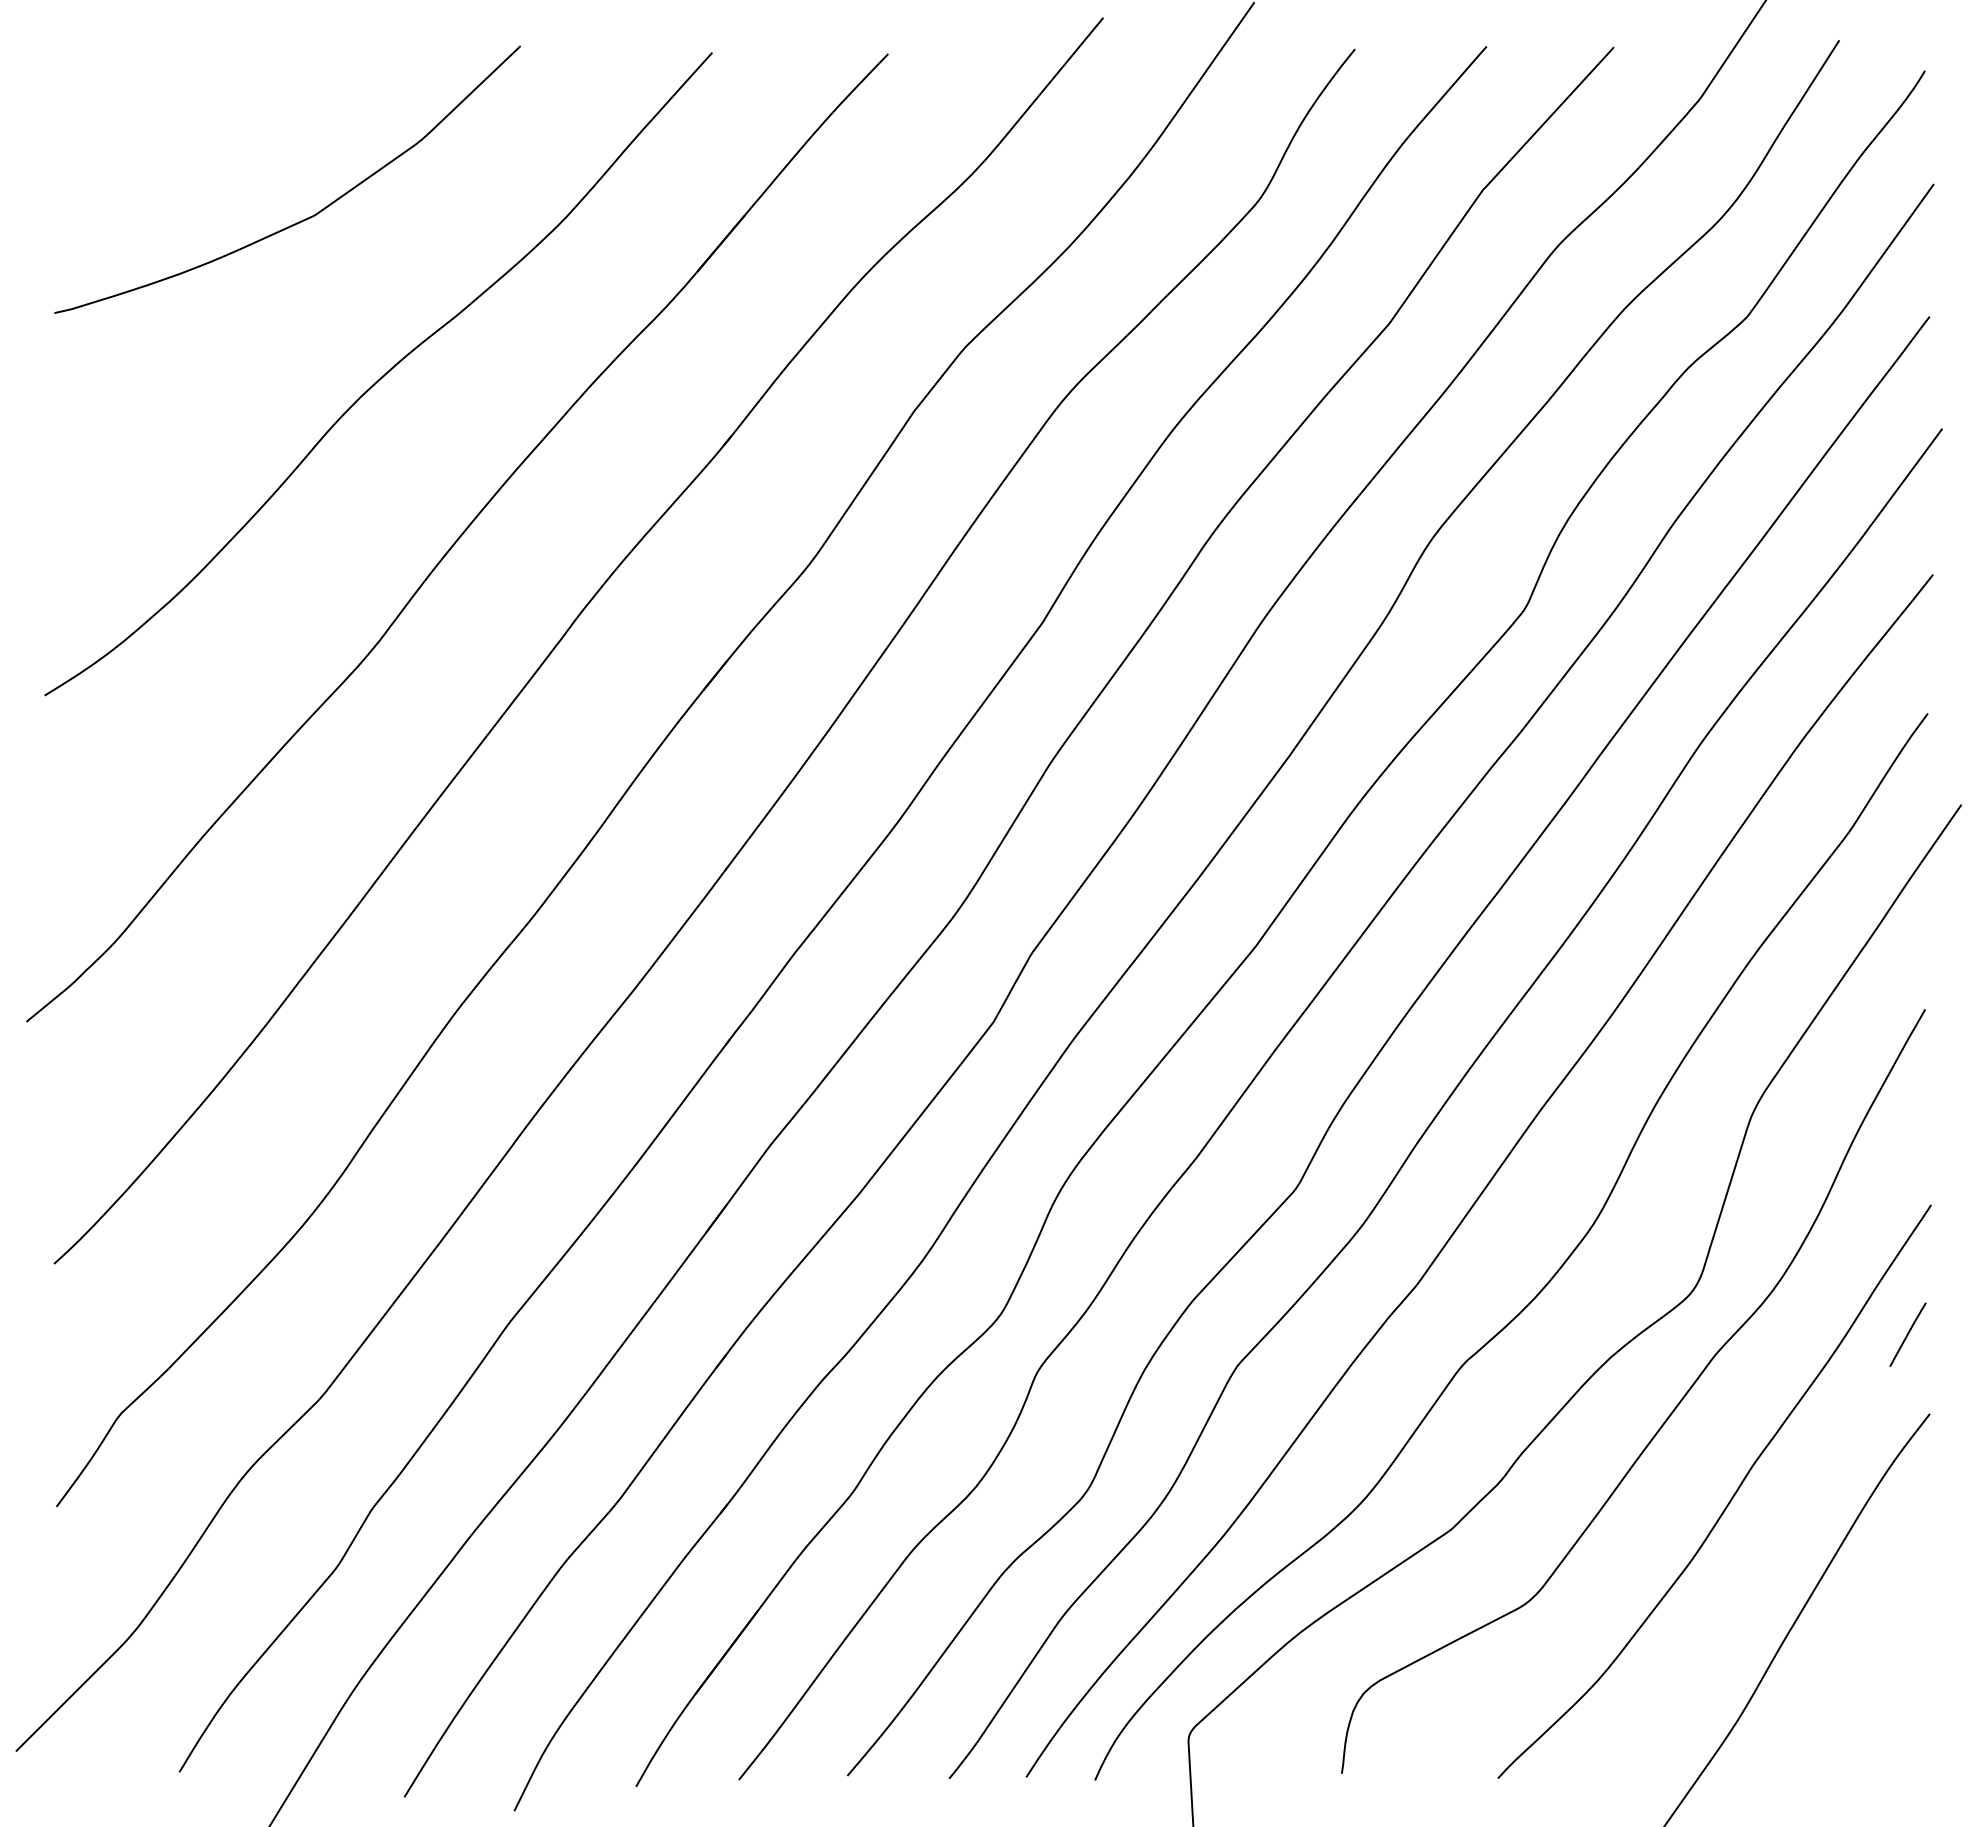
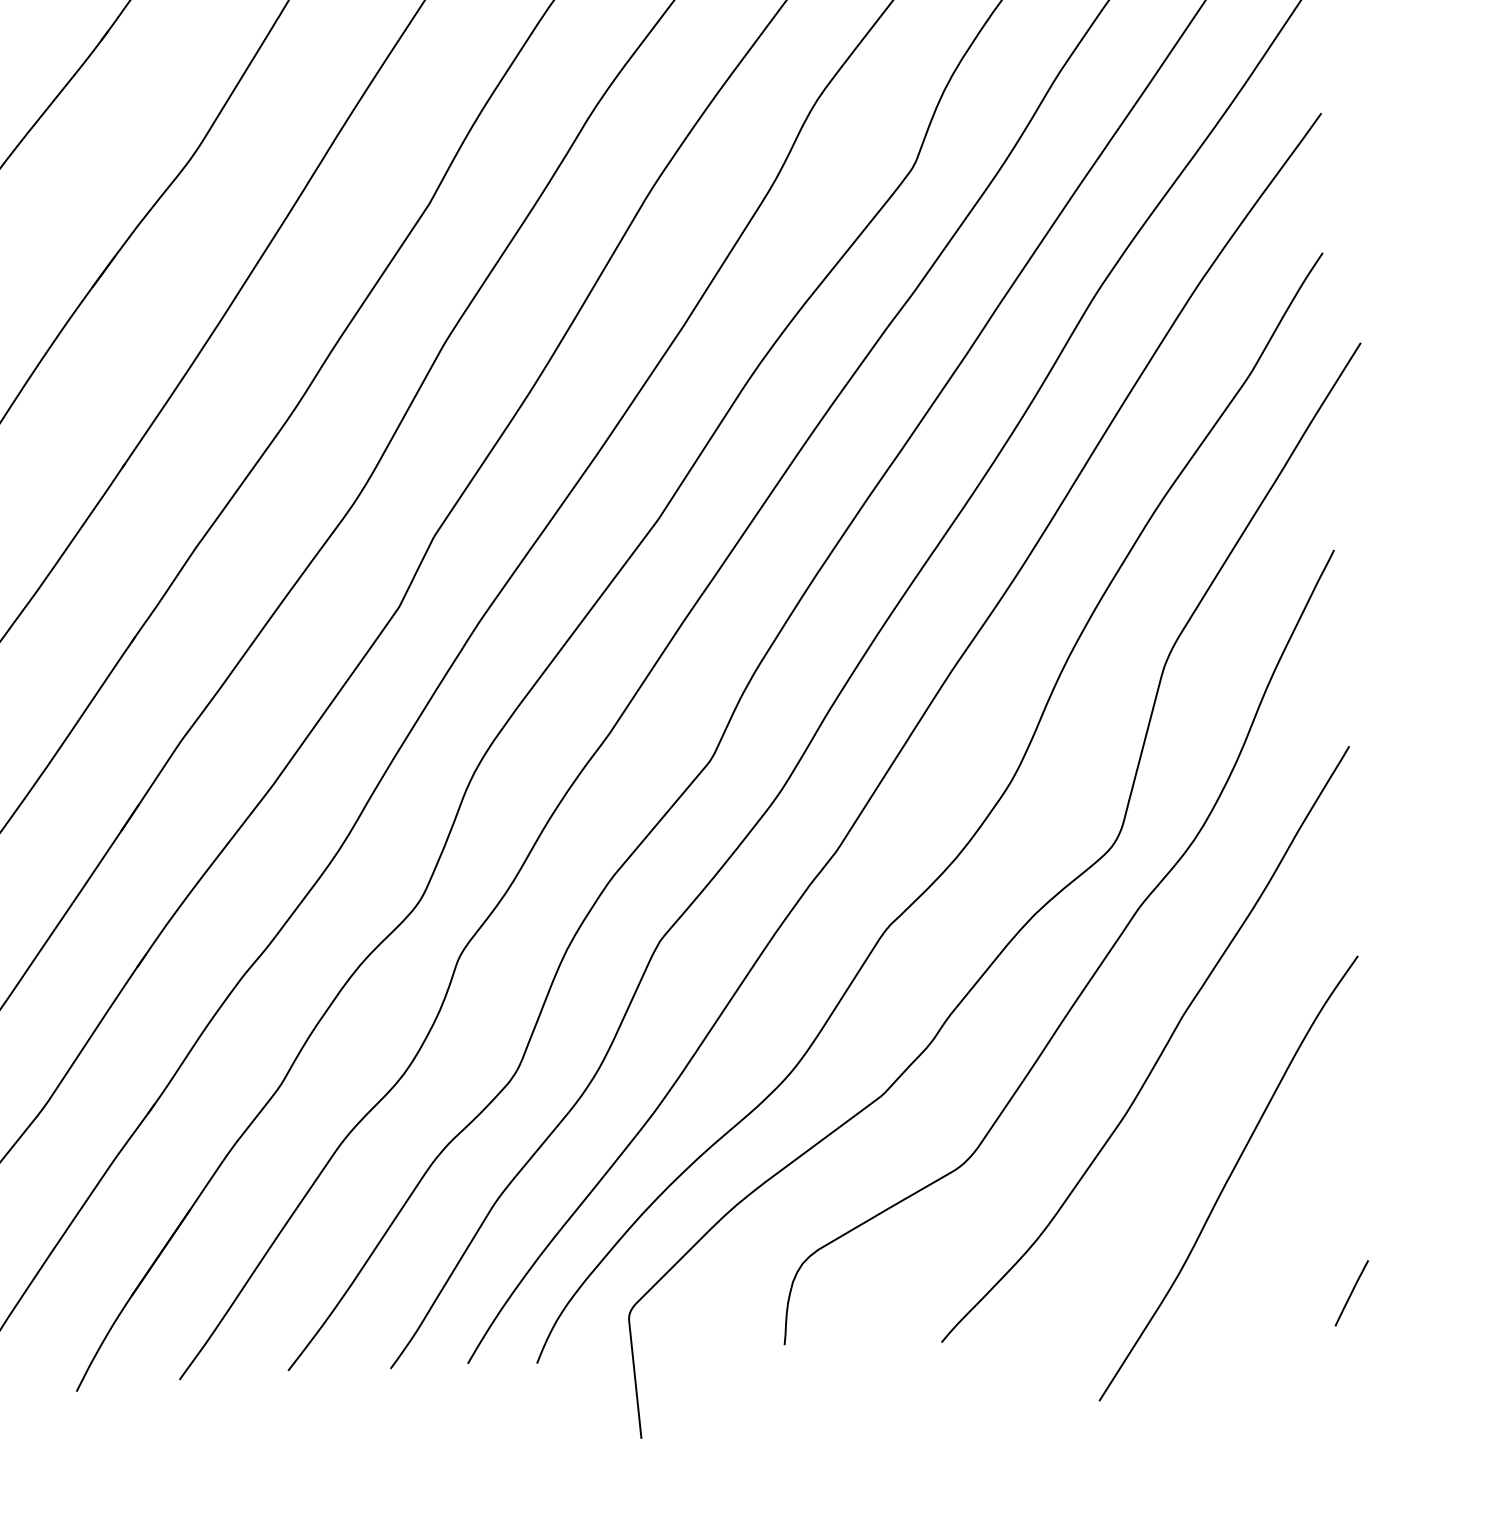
line: (1907, 1334) -> (1351, 1293), moved

